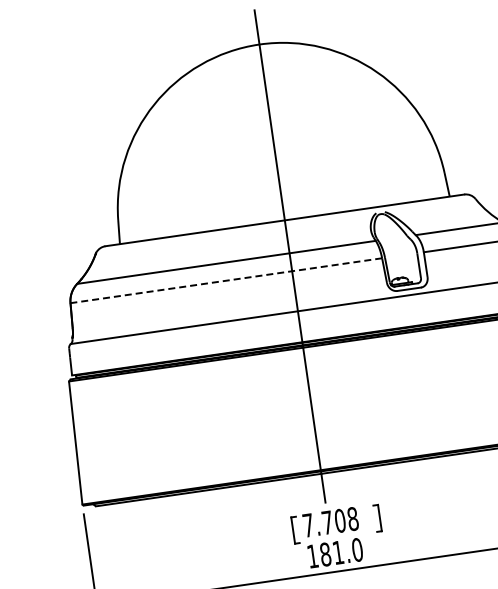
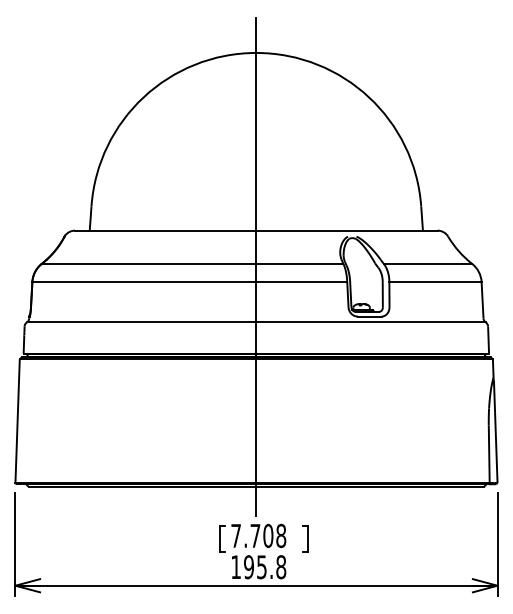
line: (226, 281) -> (189, 282), dashed -> solid
text: (341, 552) -> (265, 567), 181.0 -> 195.8

